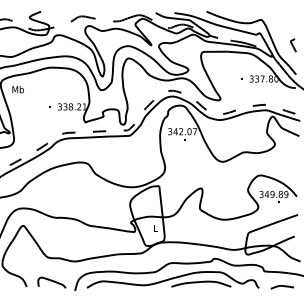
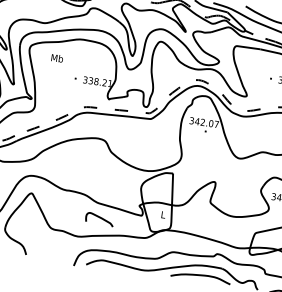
text: (17, 89) -> (56, 58), moved
curve: (51, 281) -> (99, 218), moved

